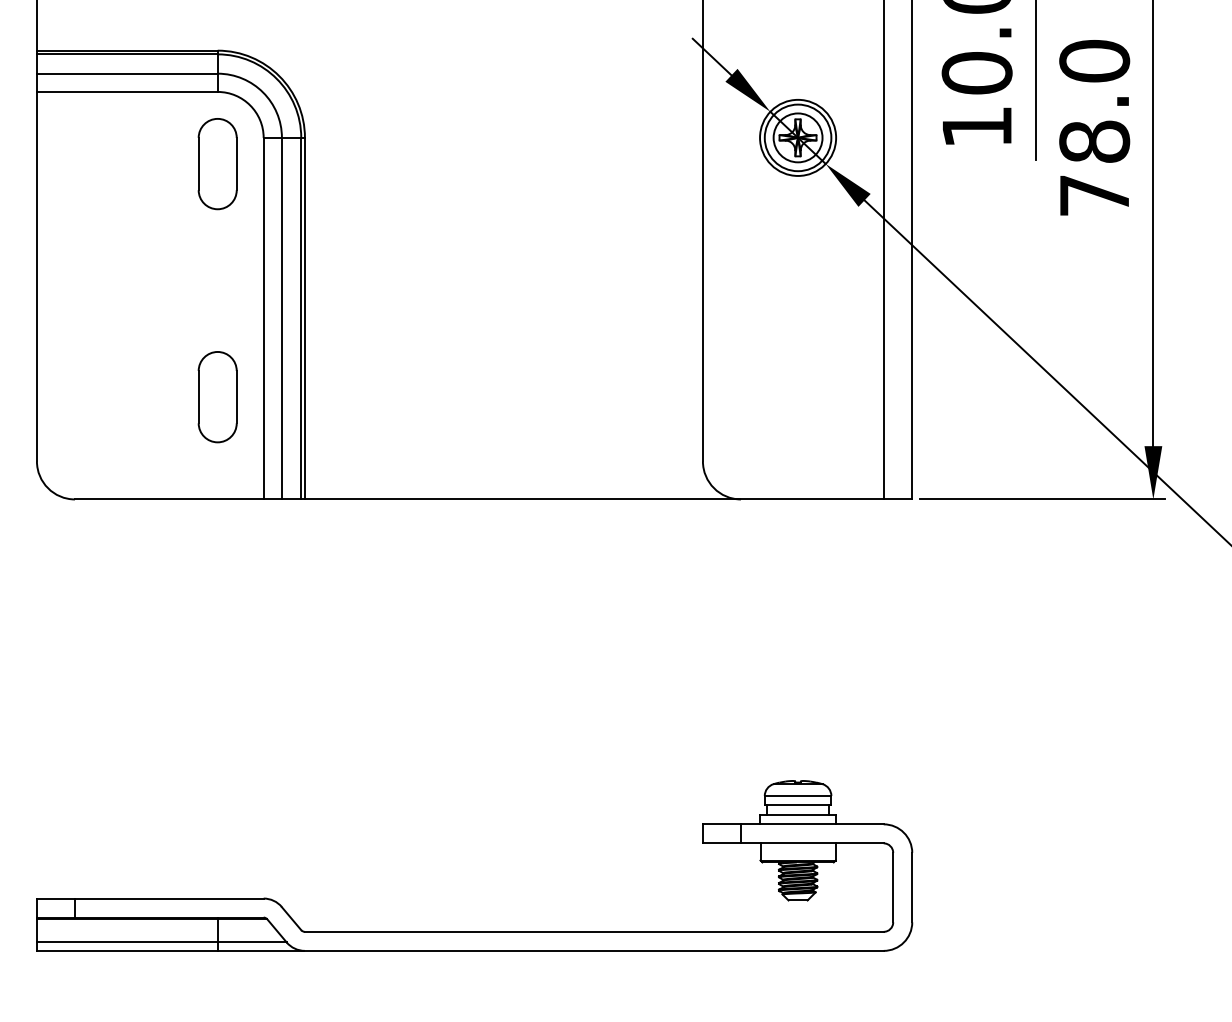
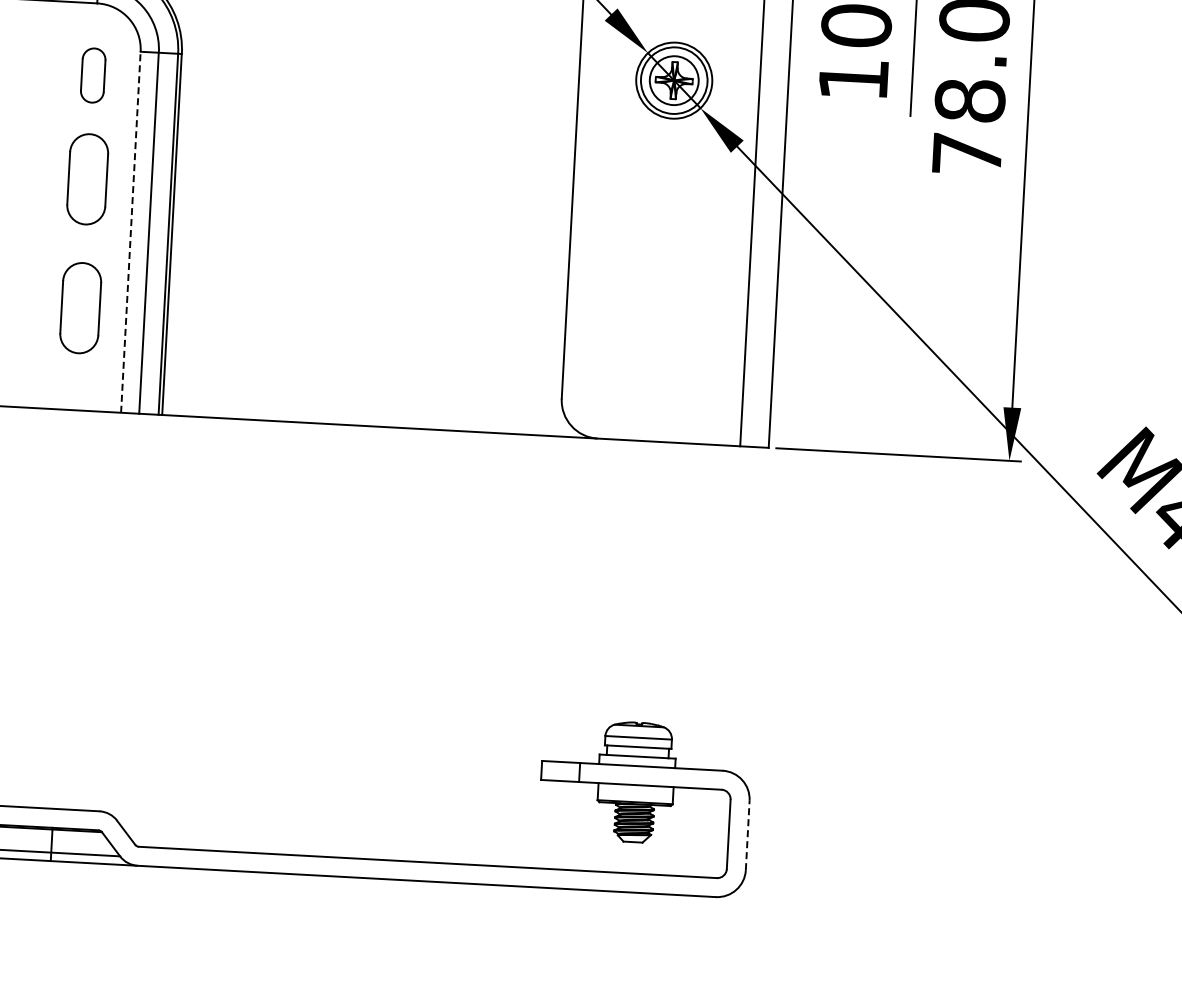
part: (217, 164) -> (93, 75), size x0.6
part: (217, 268) -> (87, 179), added
line: (263, 318) -> (130, 232), solid -> dashed
line: (912, 887) -> (747, 835), solid -> dashed

